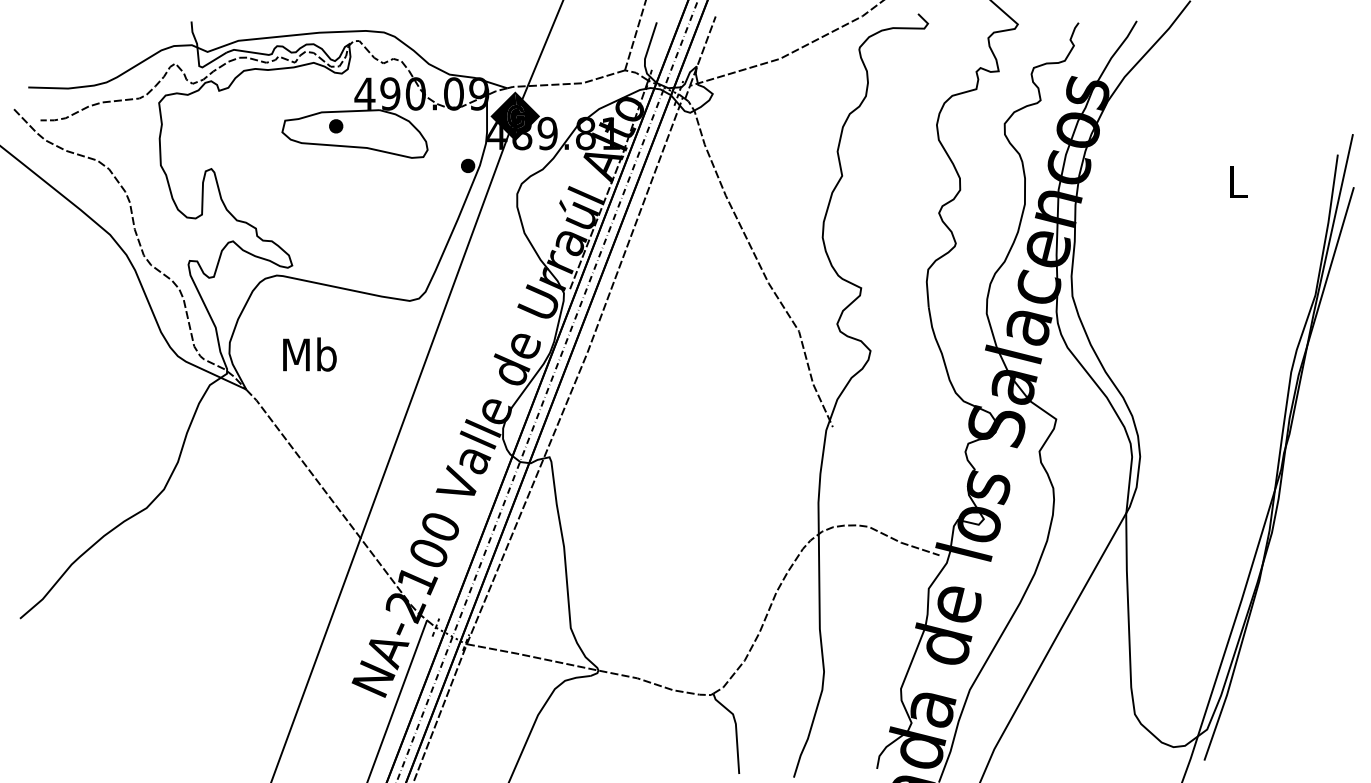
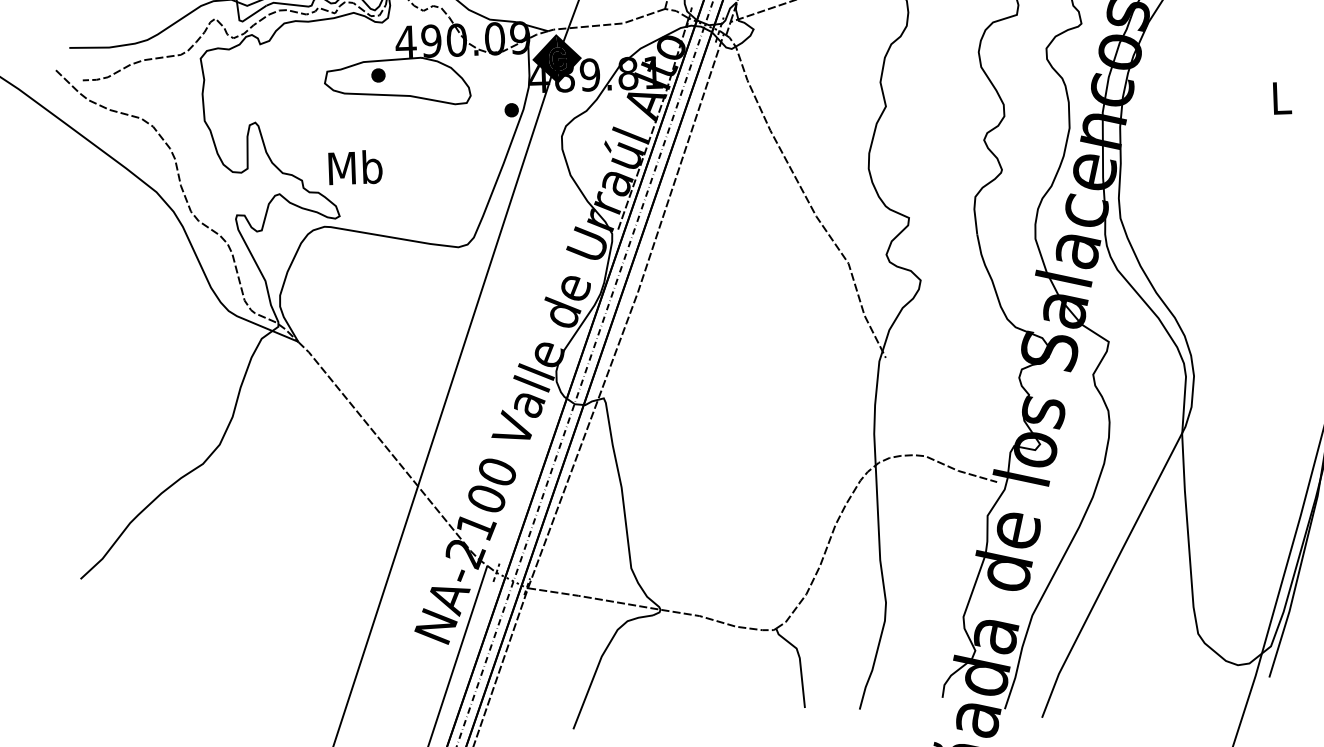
text: (309, 354) -> (355, 167), moved

